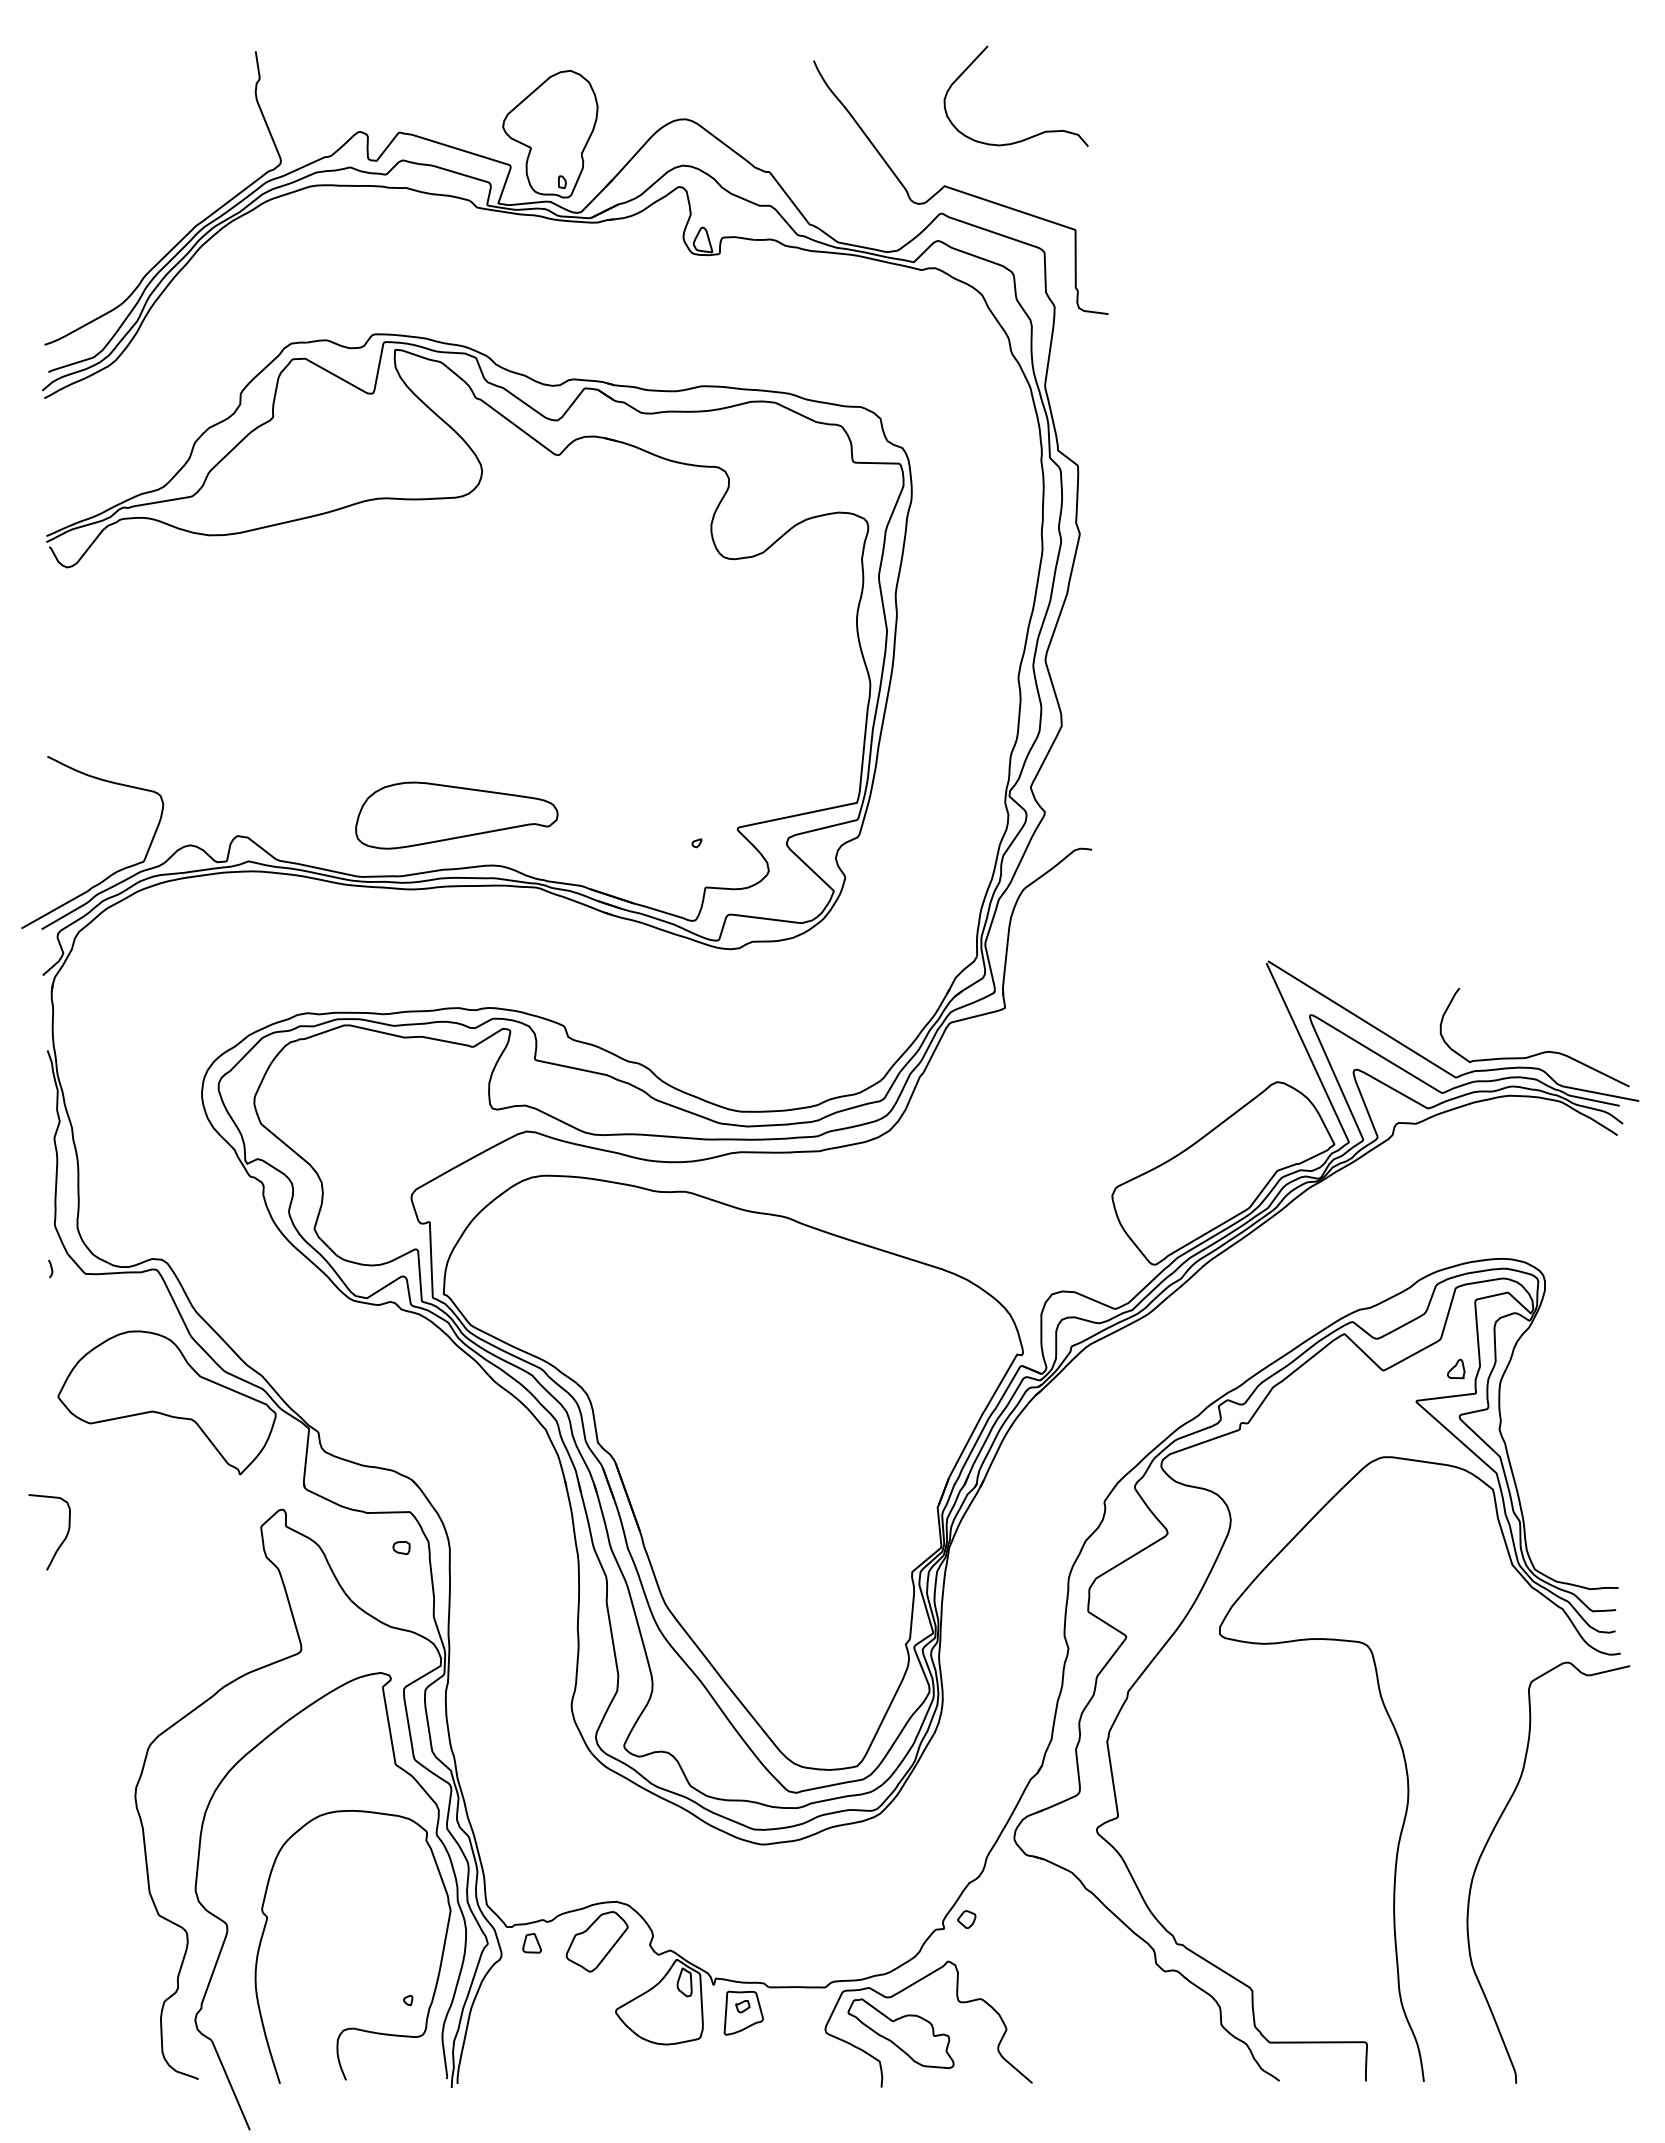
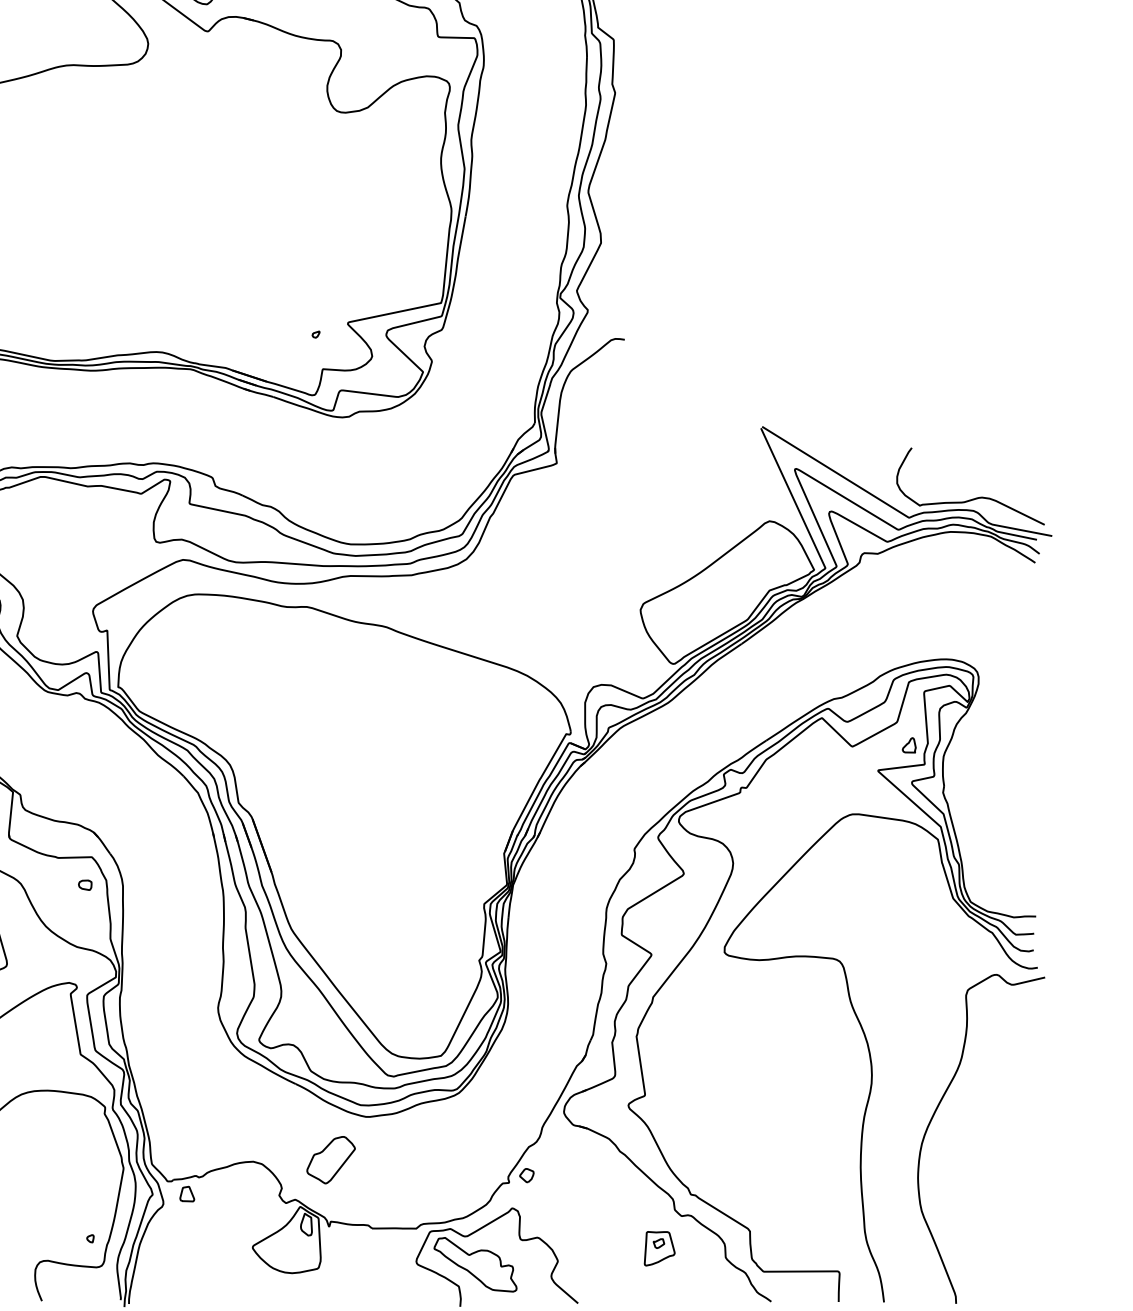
part: (456, 815) -> (128, 312), removed
part: (596, 1941) -> (330, 1159), moved
part: (743, 2012) -> (659, 1248), moved

